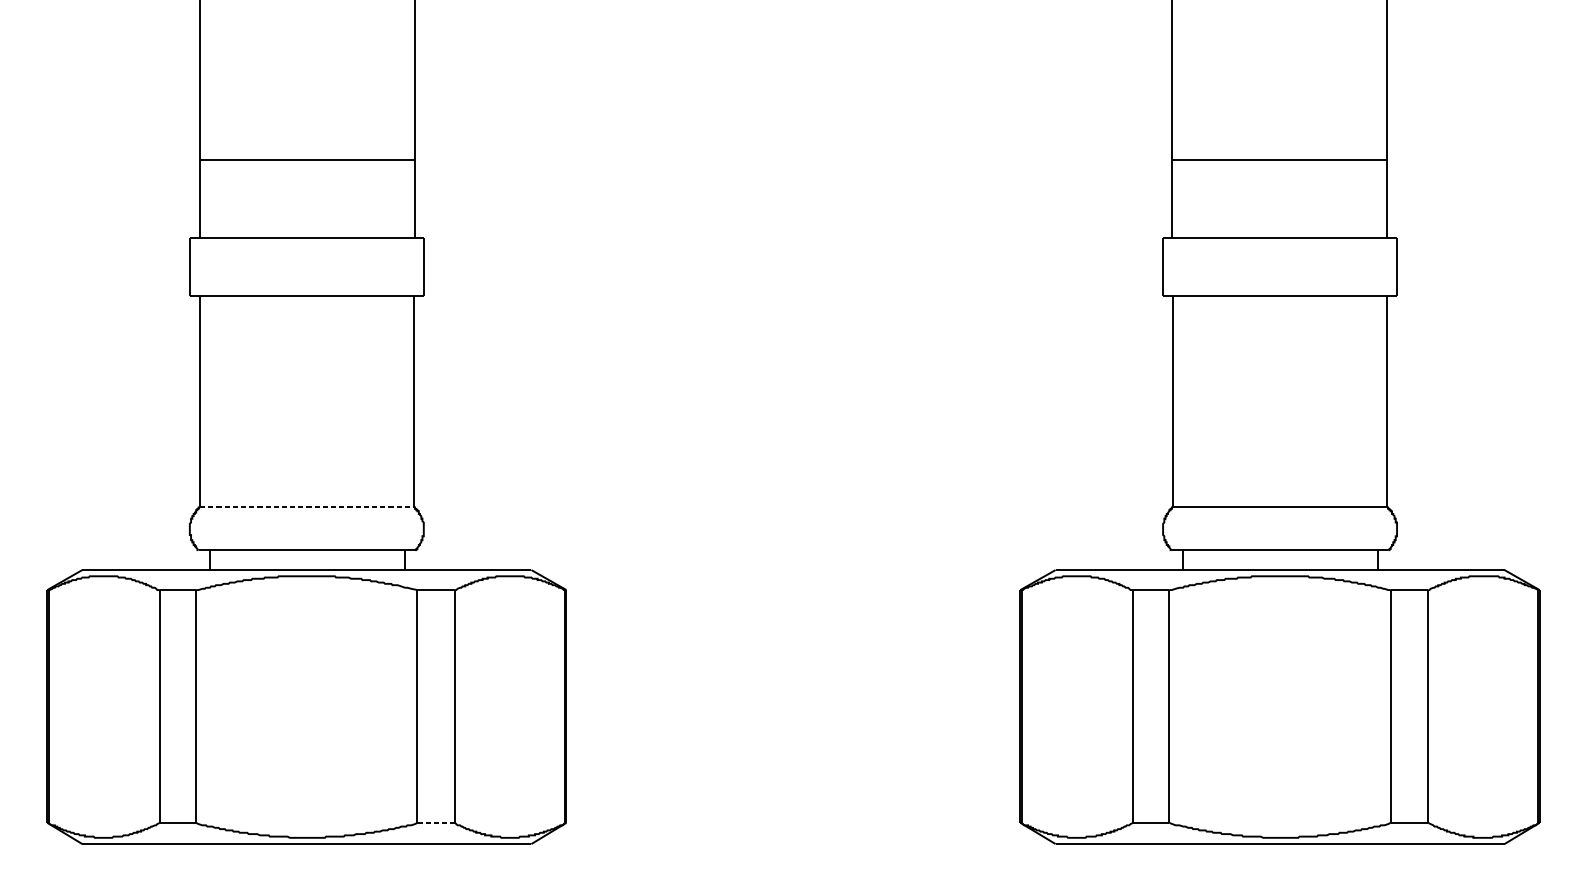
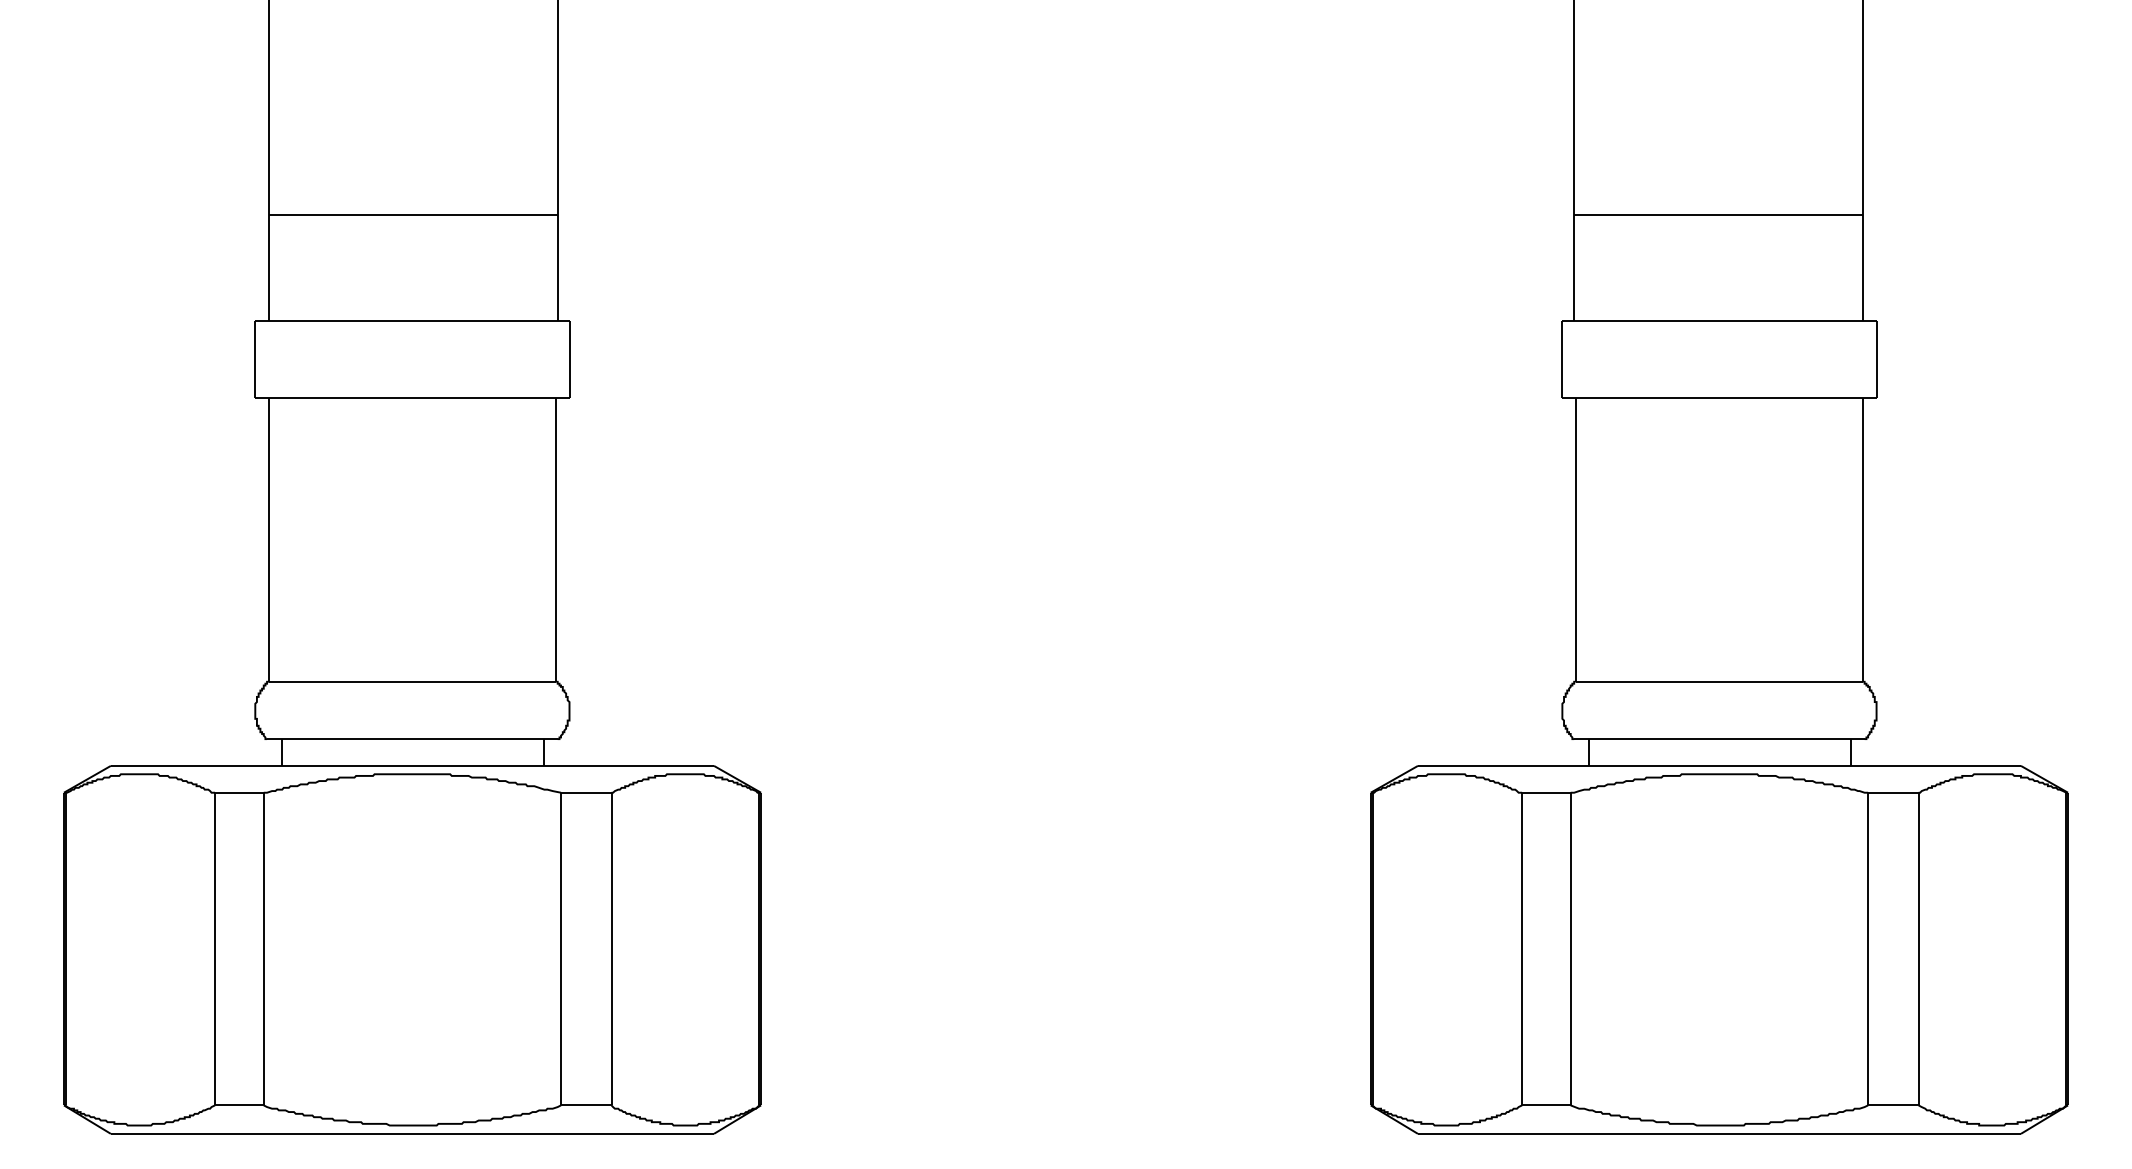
line: (306, 507) -> (412, 681), dashed -> solid
line: (436, 822) -> (586, 1105), dashed -> solid

